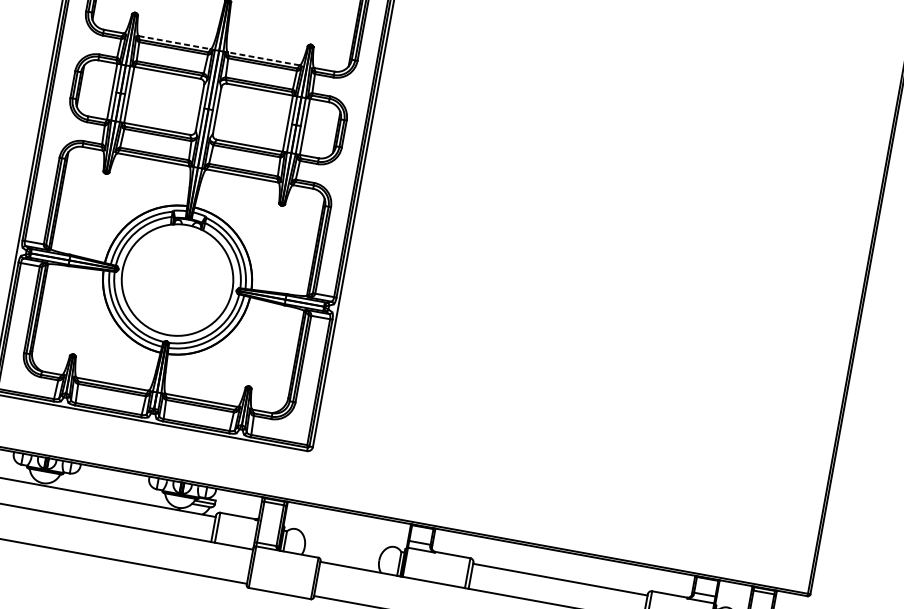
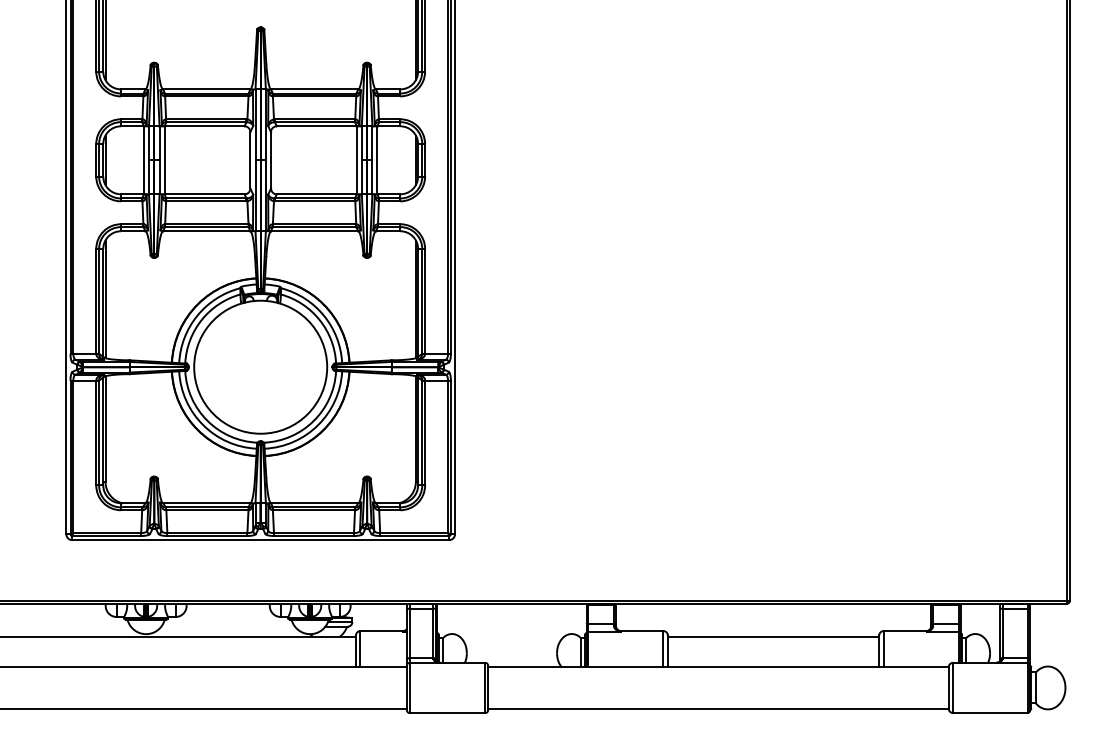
line: (174, 42) -> (206, 89), dashed -> solid
line: (263, 58) -> (314, 89), dashed -> solid

